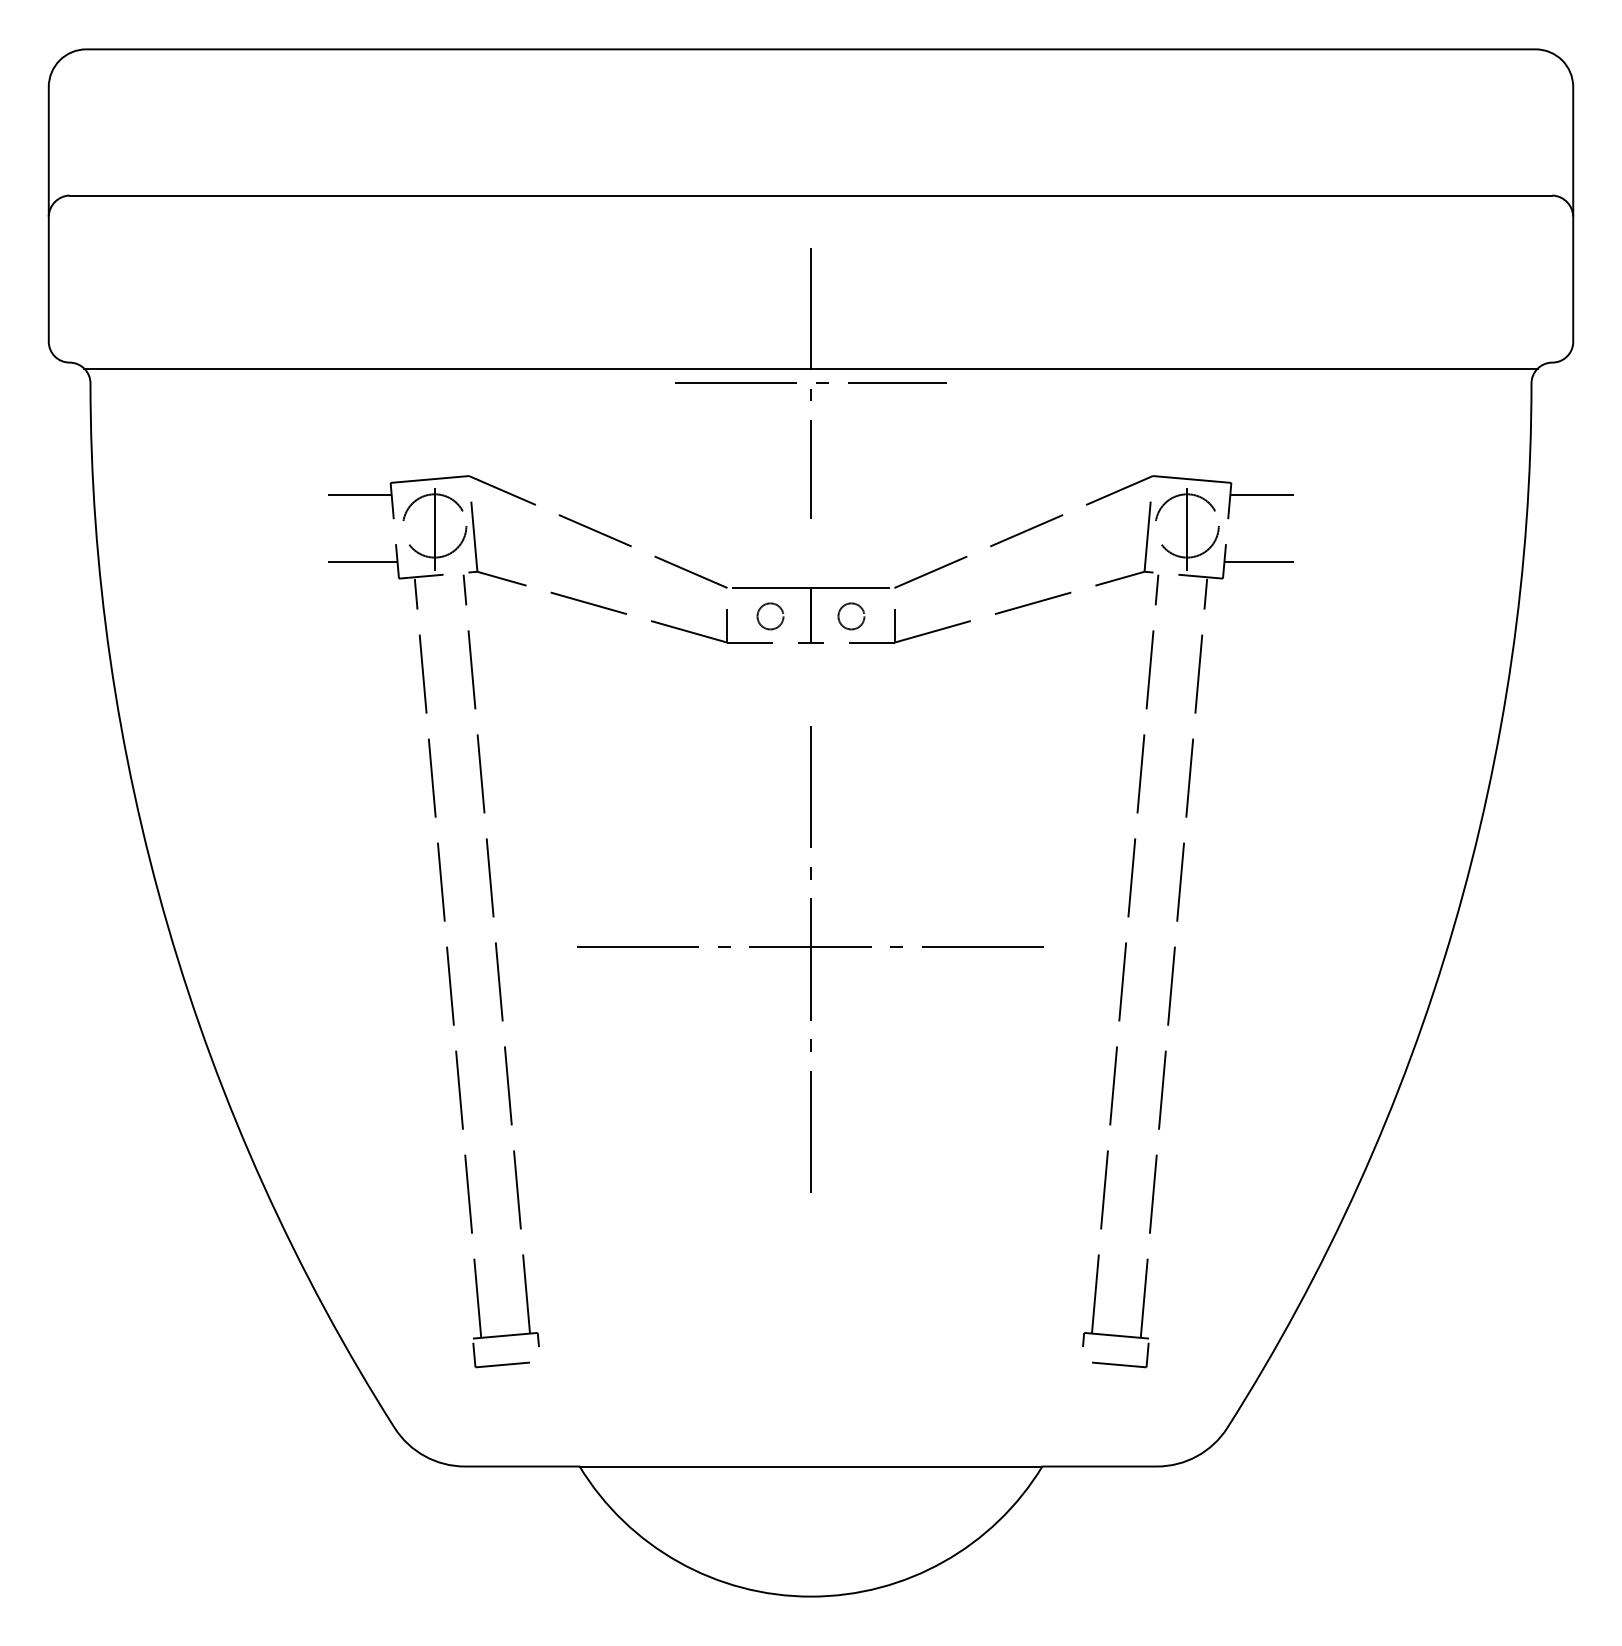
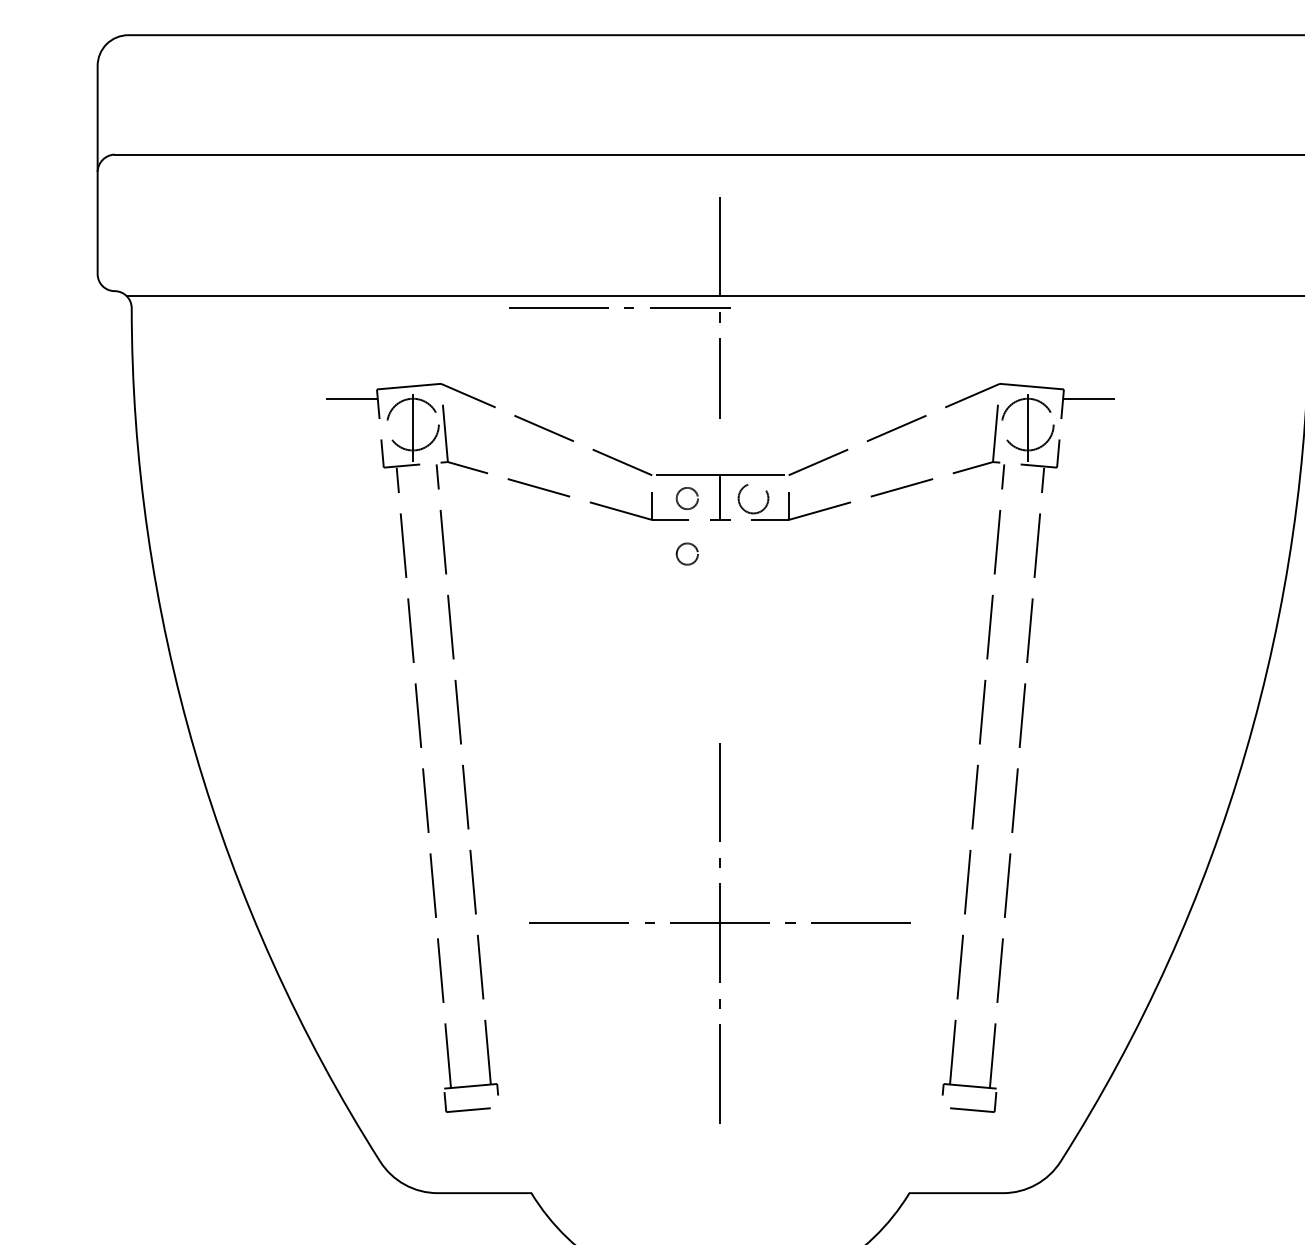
line: (816, 382) -> (624, 307), moved
line: (362, 562) -> (353, 454), removed
line: (1258, 562) -> (1086, 454), removed
circle: (851, 616) -> (753, 498), size x1.4
circle: (770, 684) -> (687, 554), added
part: (810, 959) -> (720, 933), moved
line: (810, 1466) -> (720, 1193), removed

